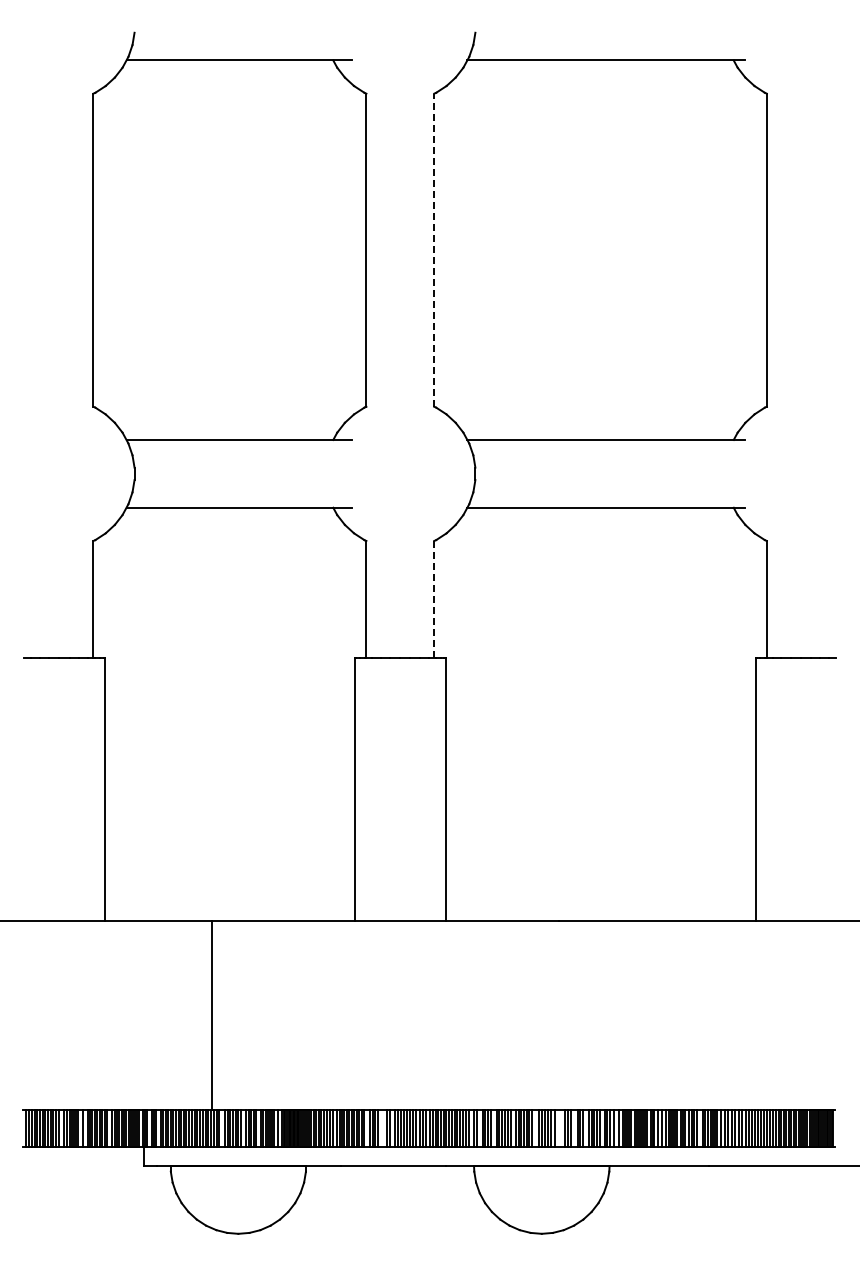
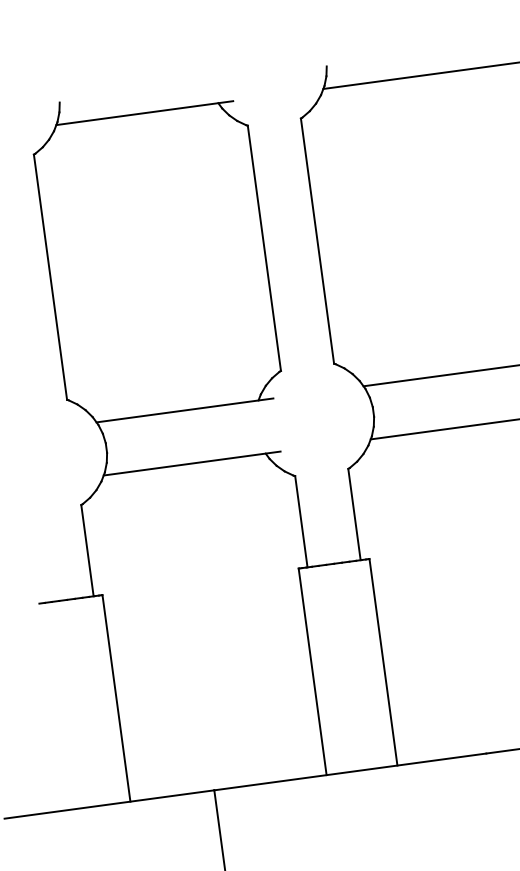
line: (434, 250) -> (317, 241), dashed -> solid
line: (434, 598) -> (354, 513), dashed -> solid

